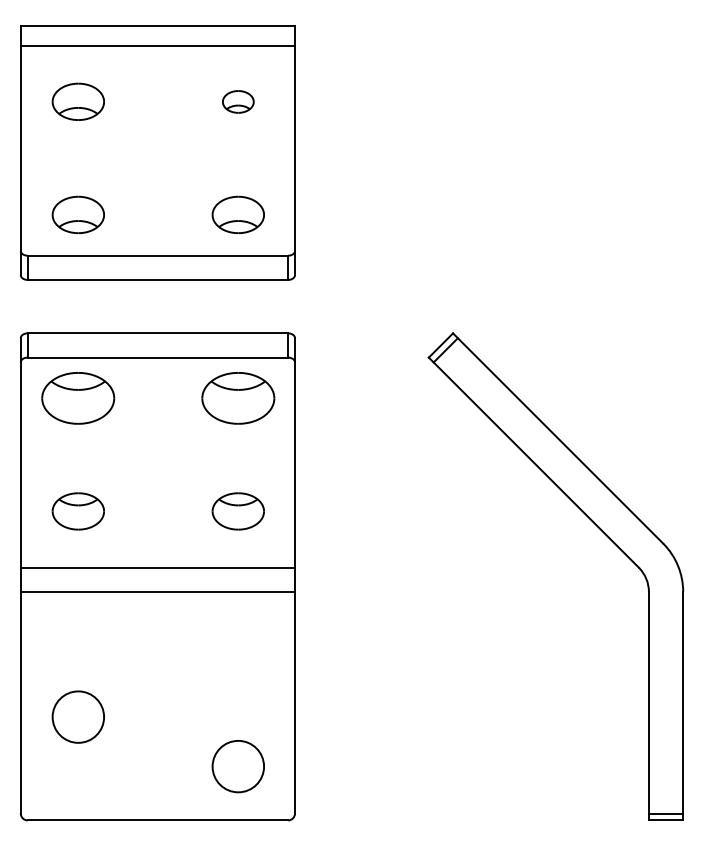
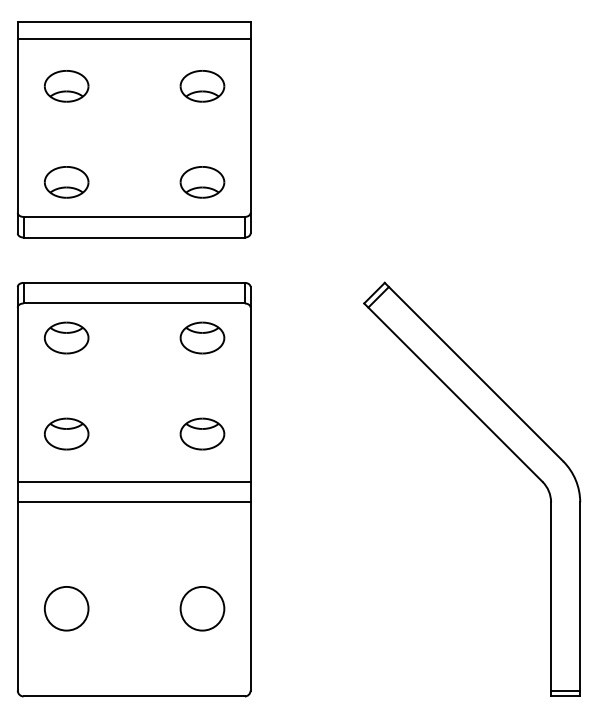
part: (238, 102) -> (202, 86), size x1.67
part: (78, 397) -> (66, 337), size x0.71
part: (238, 397) -> (202, 337), size x0.71
circle: (238, 766) -> (202, 608), moved

